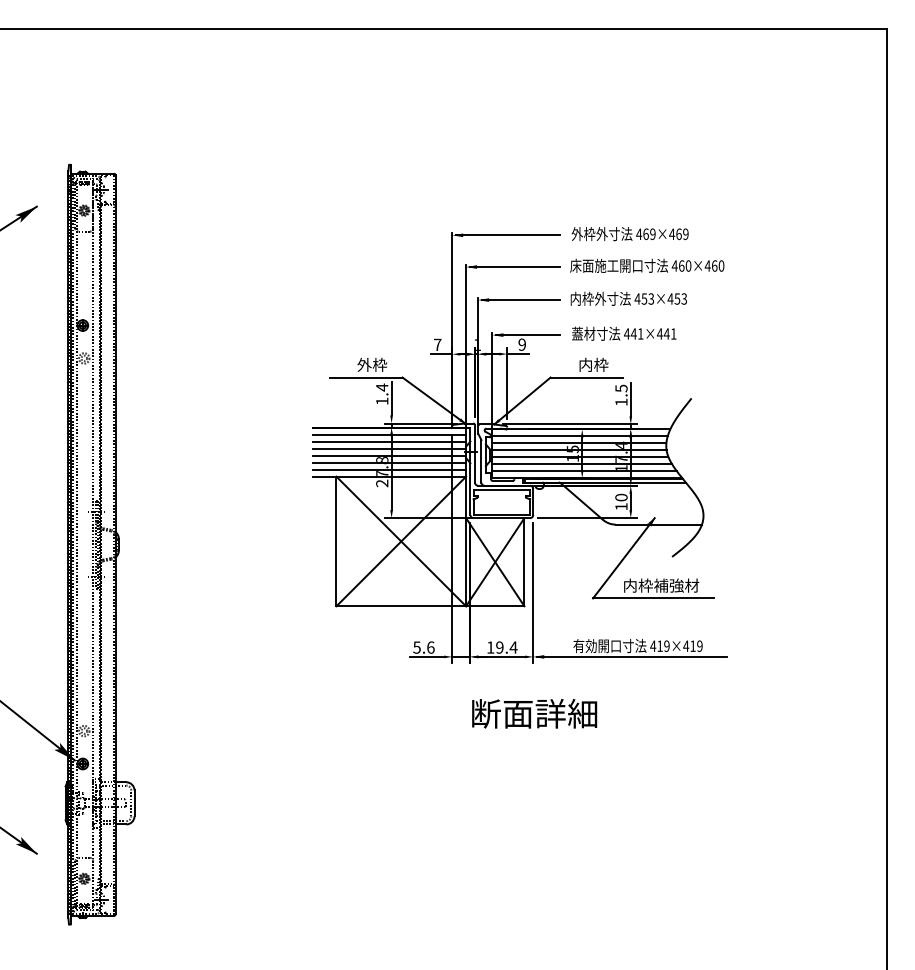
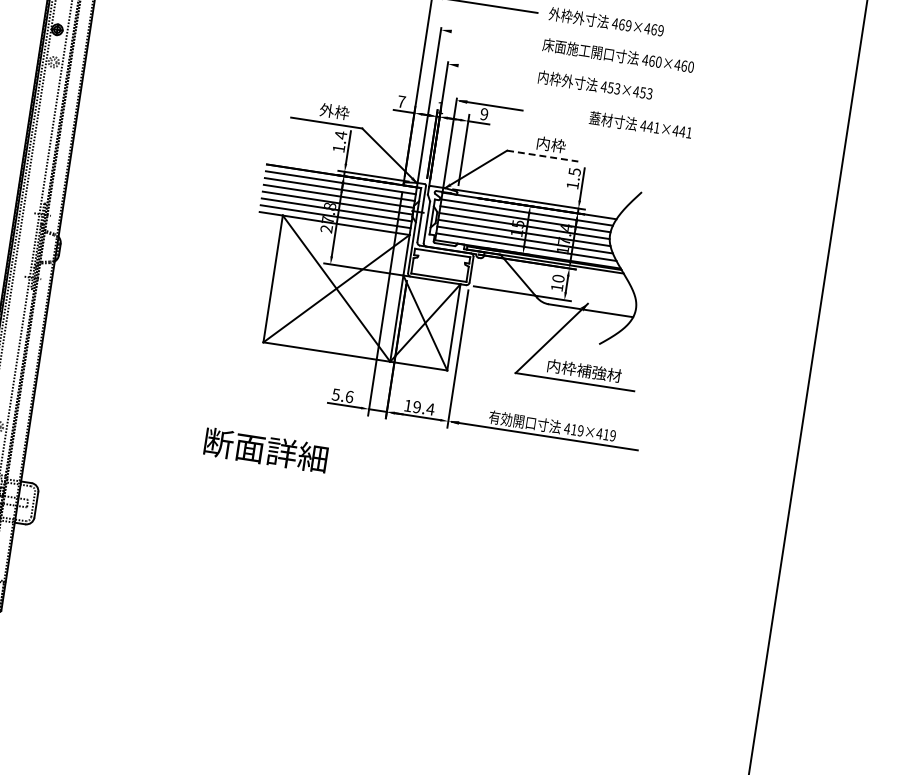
line: (514, 267) -> (488, 37), removed
line: (520, 300) -> (489, 70), removed
text: (624, 333) -> (641, 125), moved
line: (587, 377) -> (543, 156), solid -> dashed
text: (534, 713) -> (266, 450), moved

